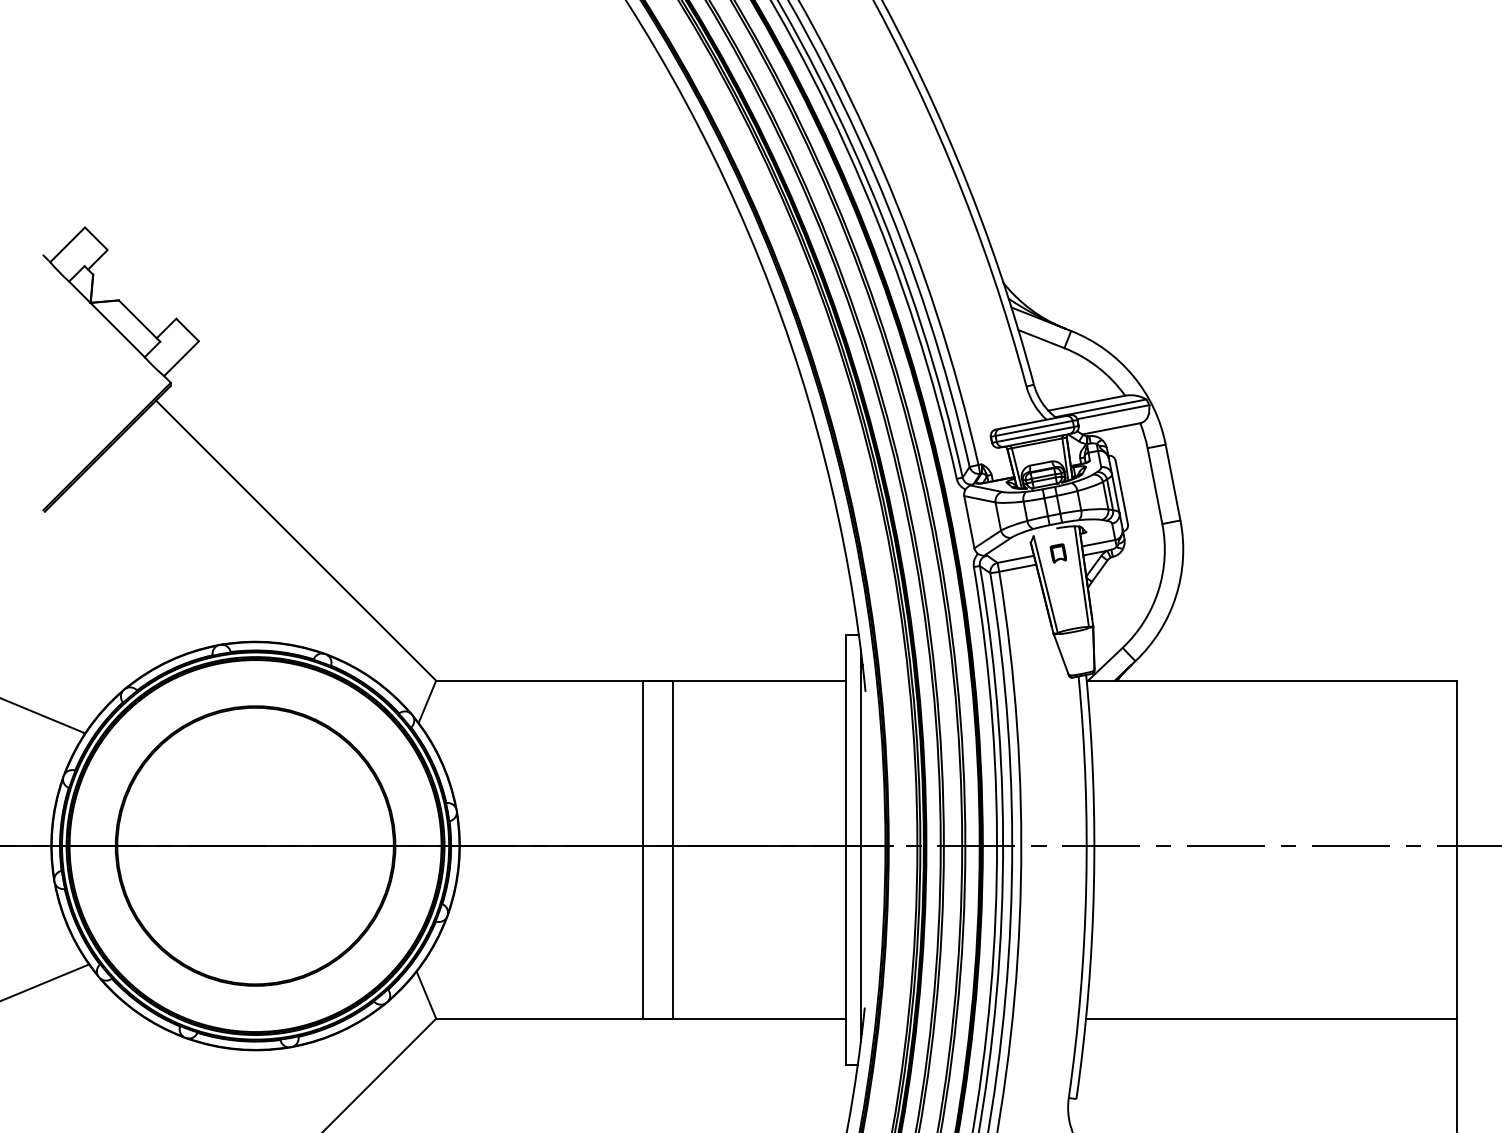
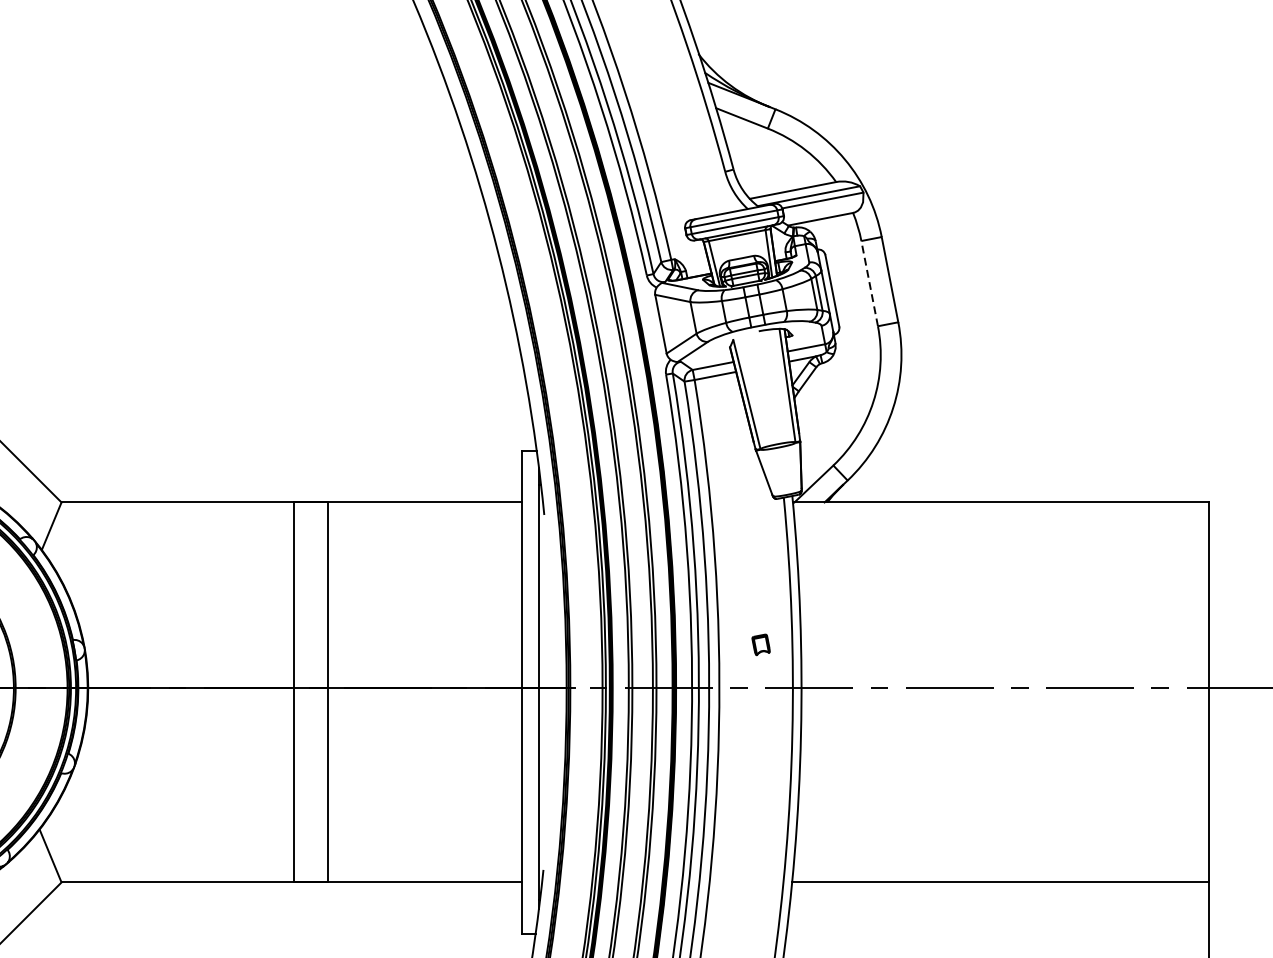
line: (1154, 486) -> (869, 284), solid -> dashed
part: (1057, 553) -> (760, 645), moved

